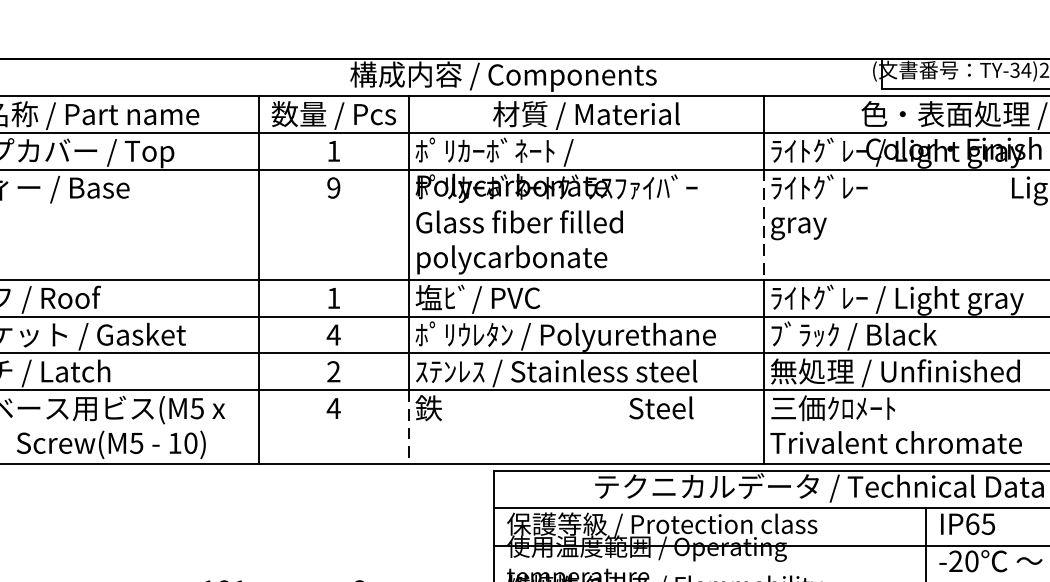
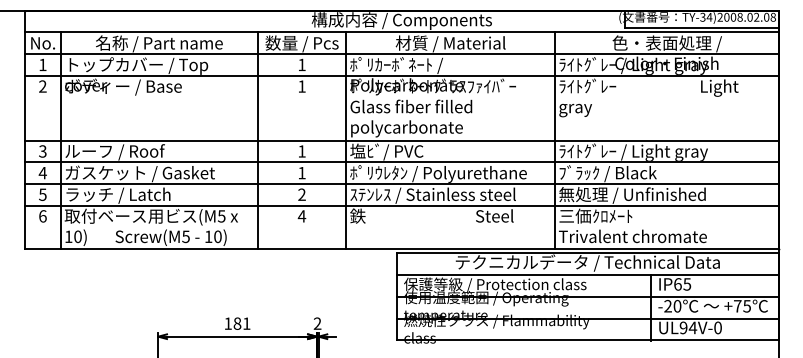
text: (332, 187) -> (301, 86), 9 -> 1
line: (764, 225) -> (555, 108), dashed -> solid
text: (332, 335) -> (301, 173), 4 -> 1
line: (409, 427) -> (346, 227), dashed -> solid

